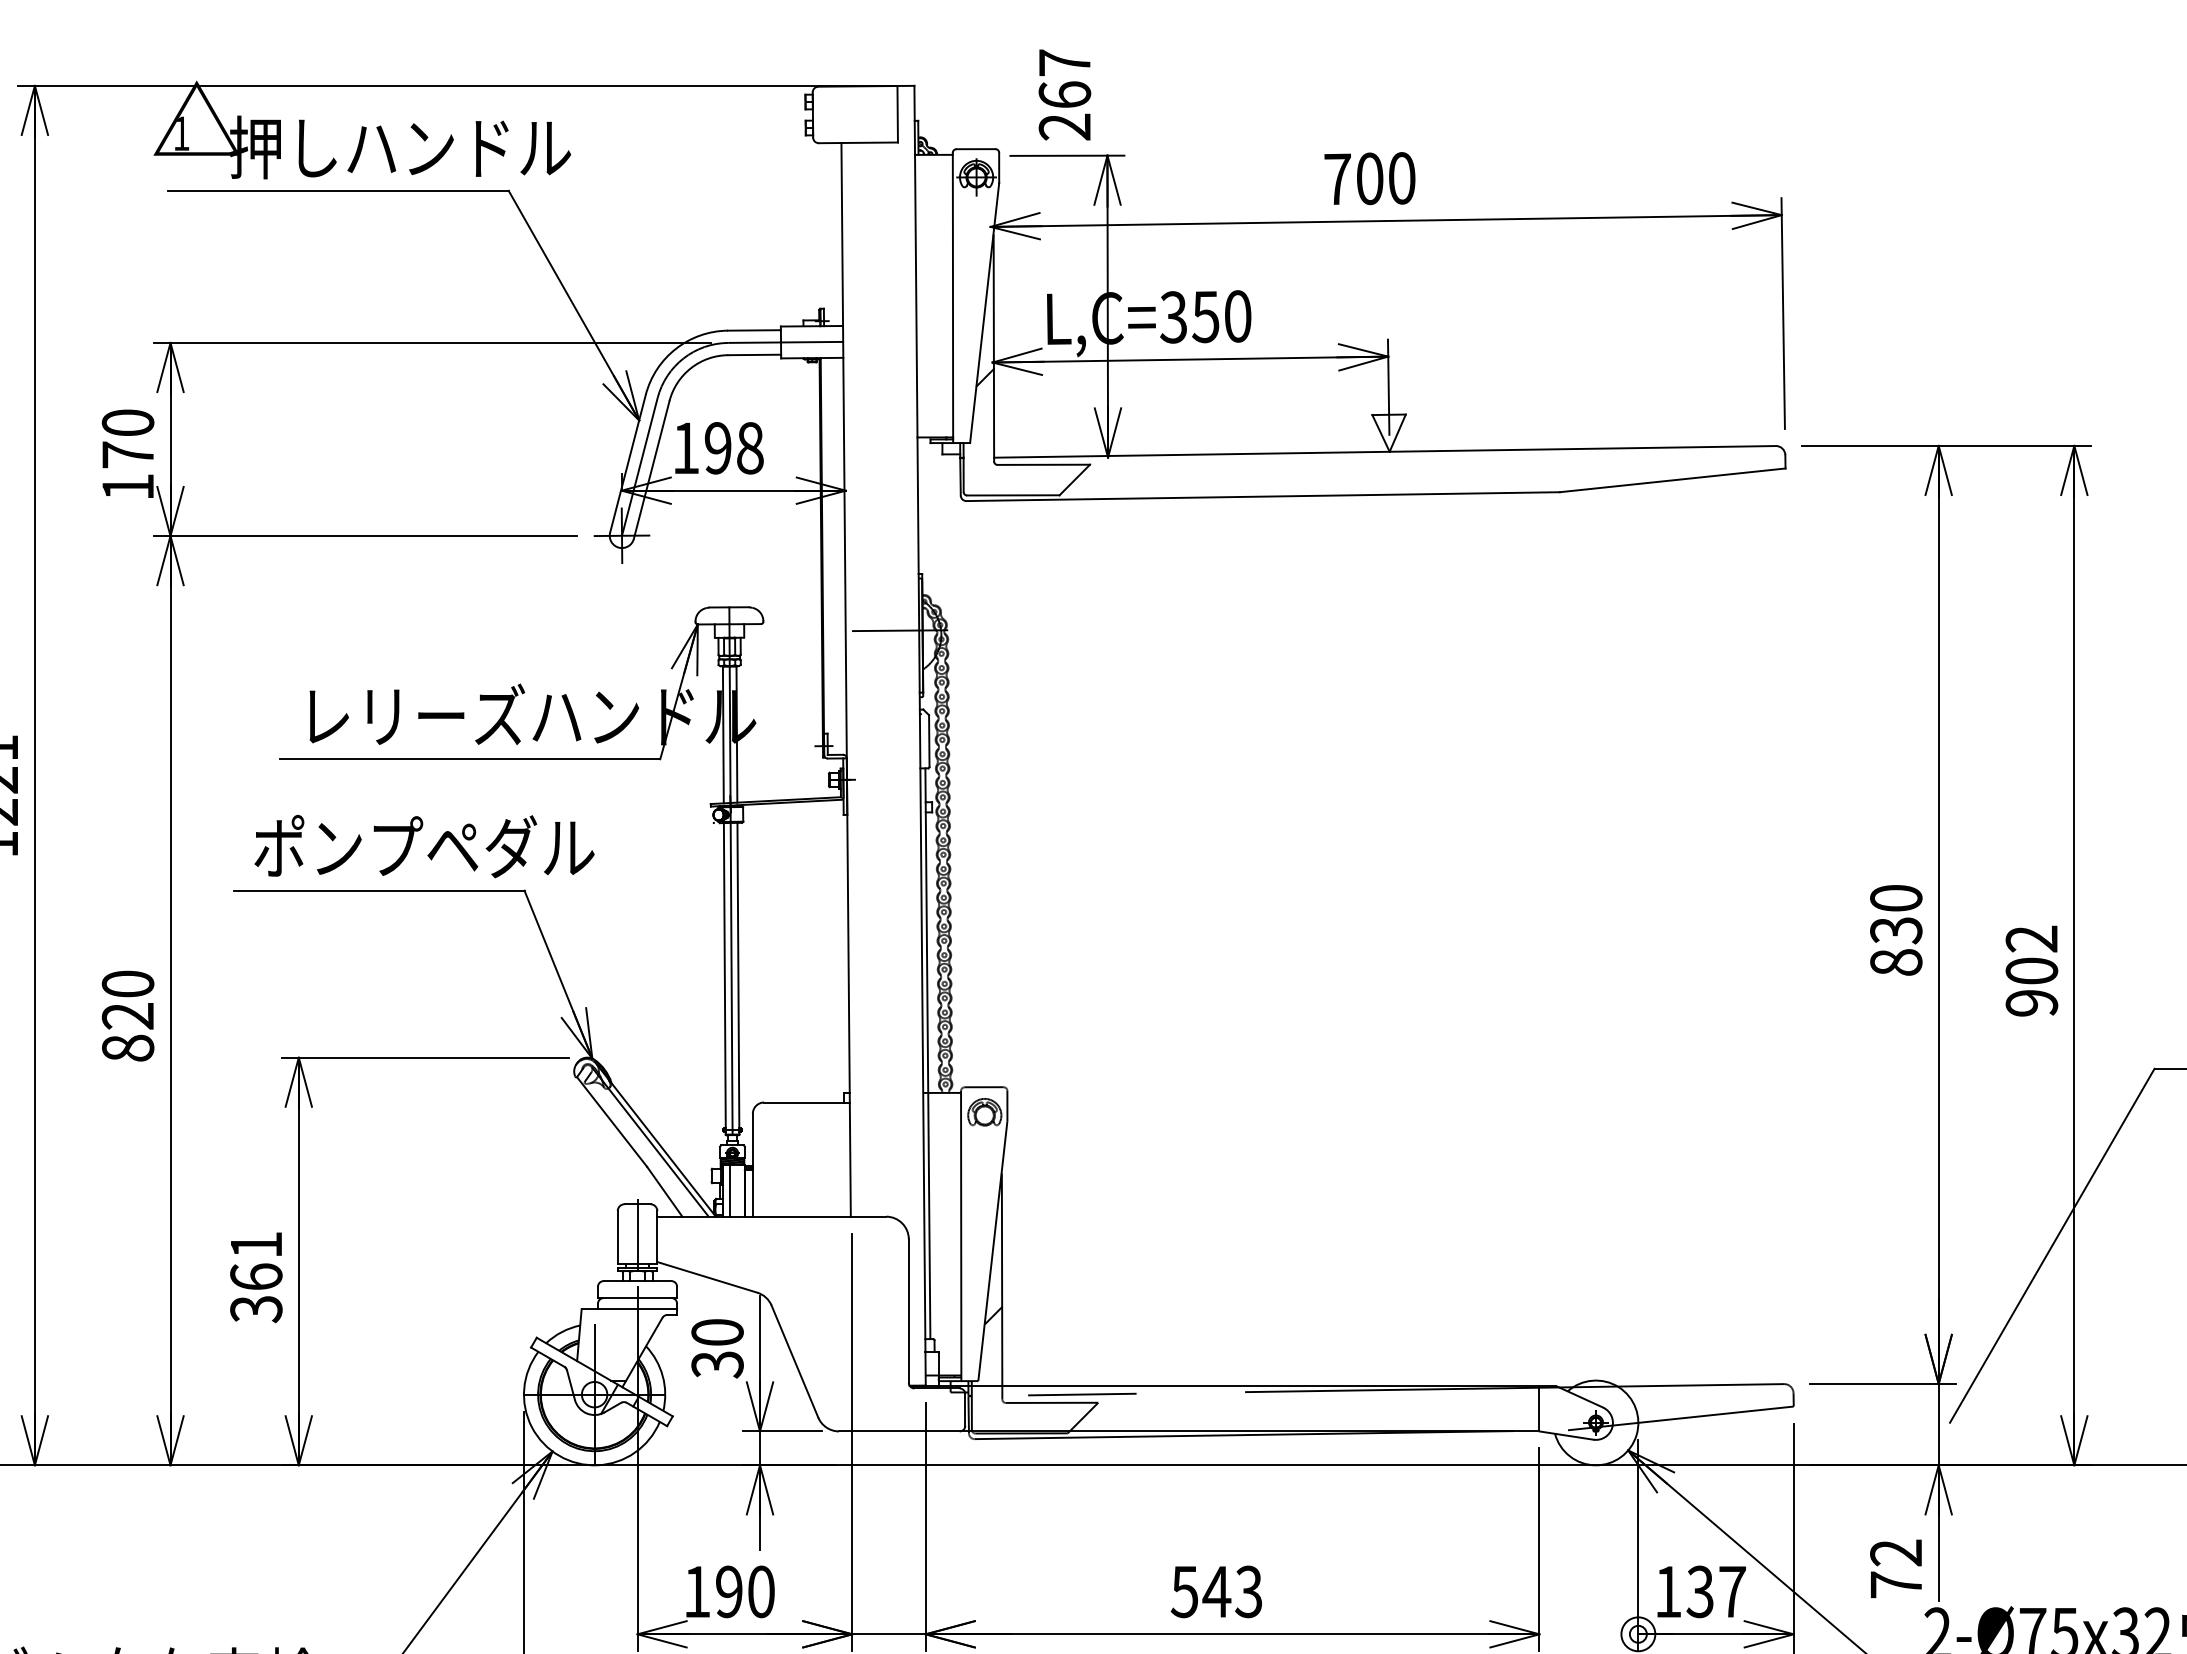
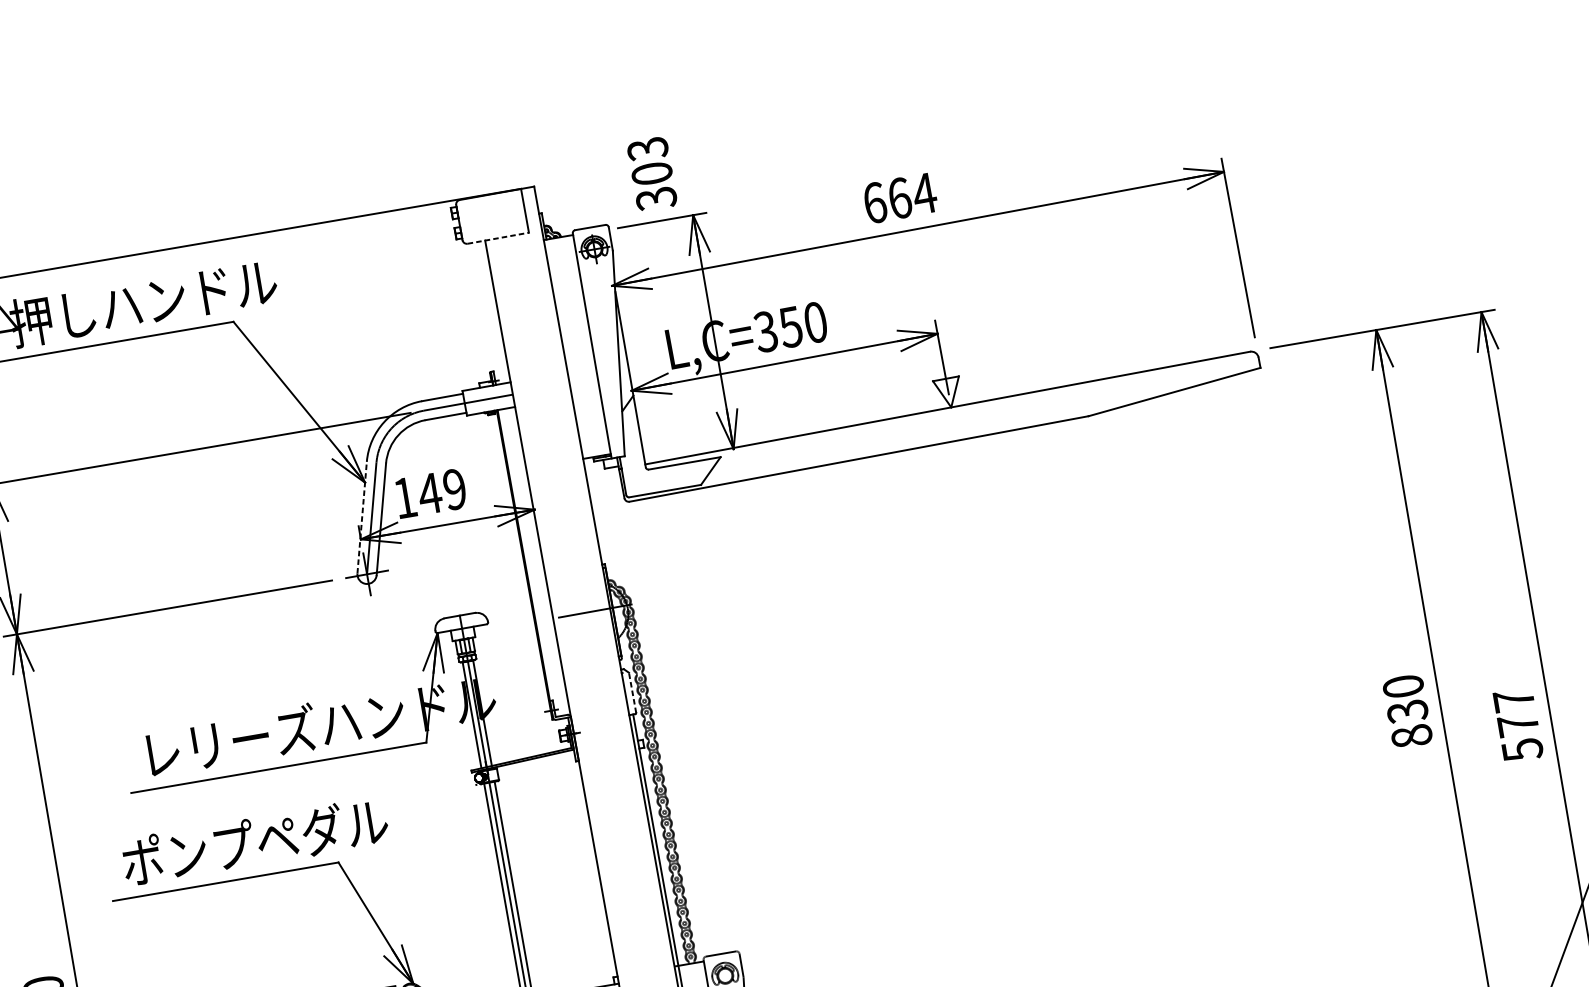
text: (1064, 95) -> (651, 174), 267 -> 303
line: (858, 142) -> (498, 237), solid -> dashed
text: (1370, 178) -> (900, 198), 700 -> 664
text: (733, 448) -> (441, 491), 198 -> 149
line: (628, 463) -> (362, 517), solid -> dashed
line: (929, 741) -> (632, 693), solid -> dashed
text: (2031, 971) -> (1517, 725), 902 -> 577

